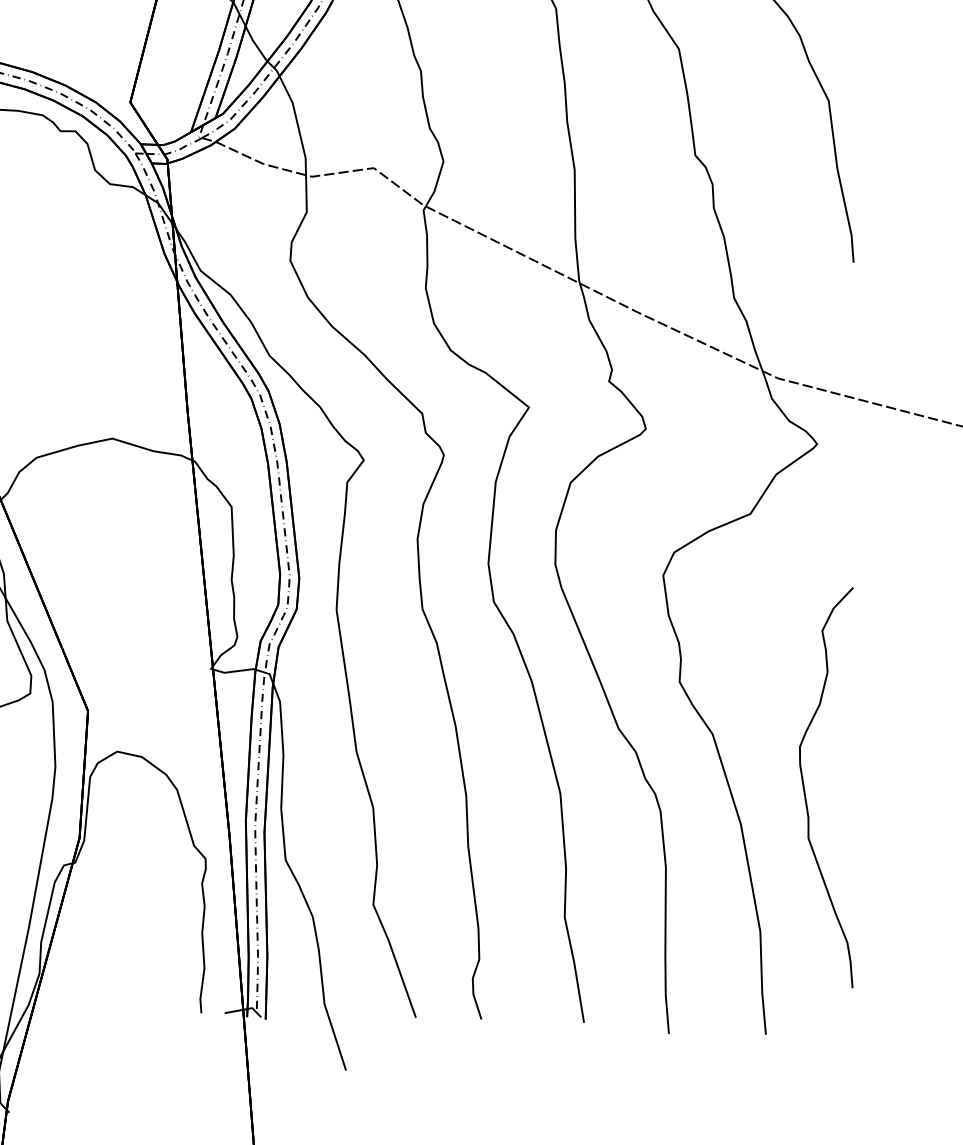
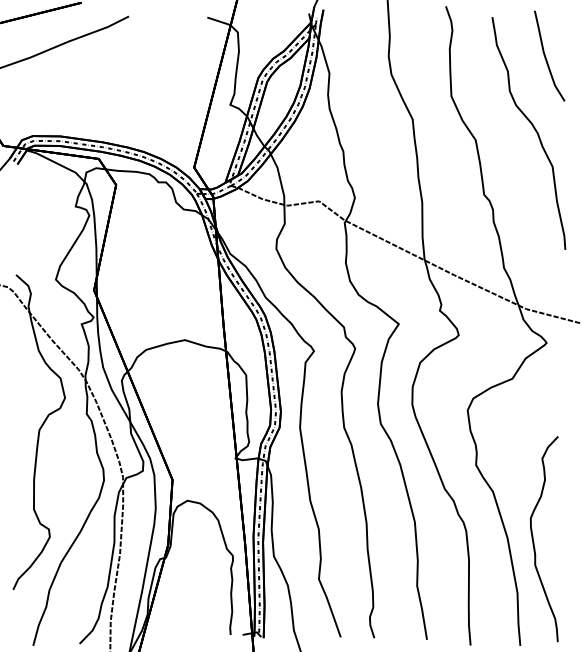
curve: (807, 792) -> (534, 541), moved

